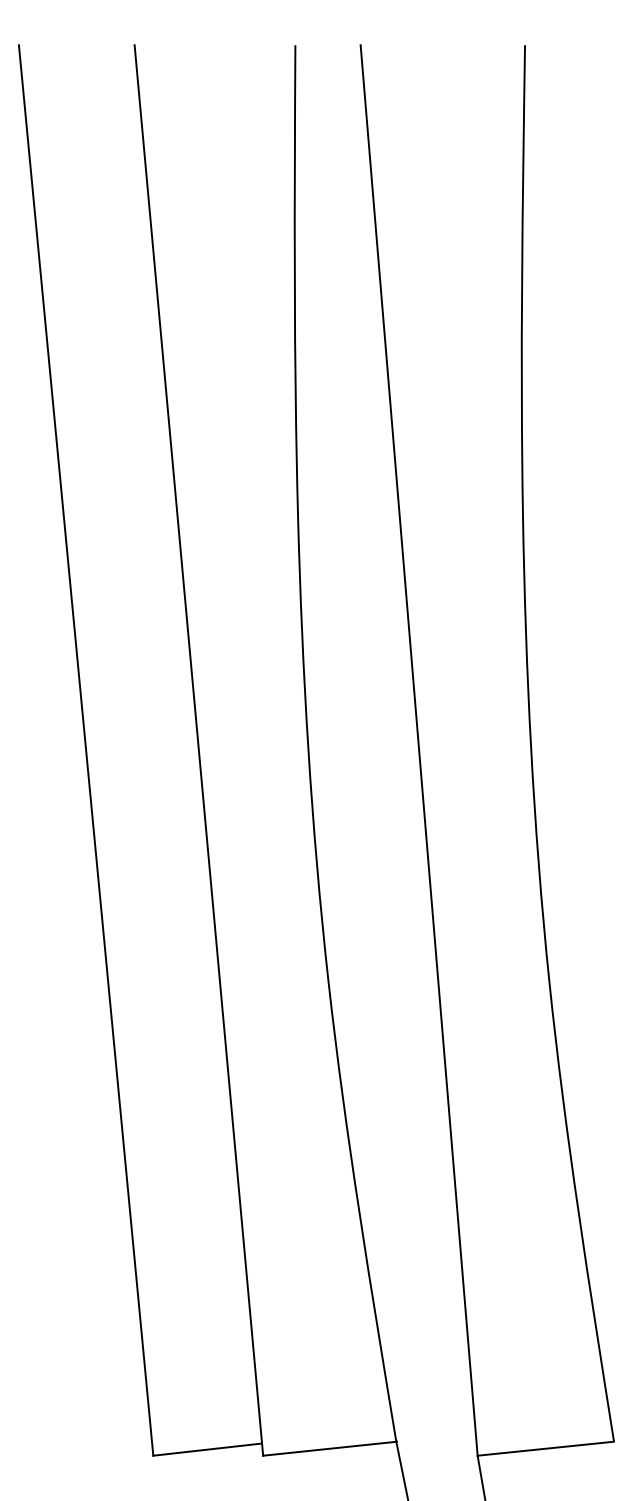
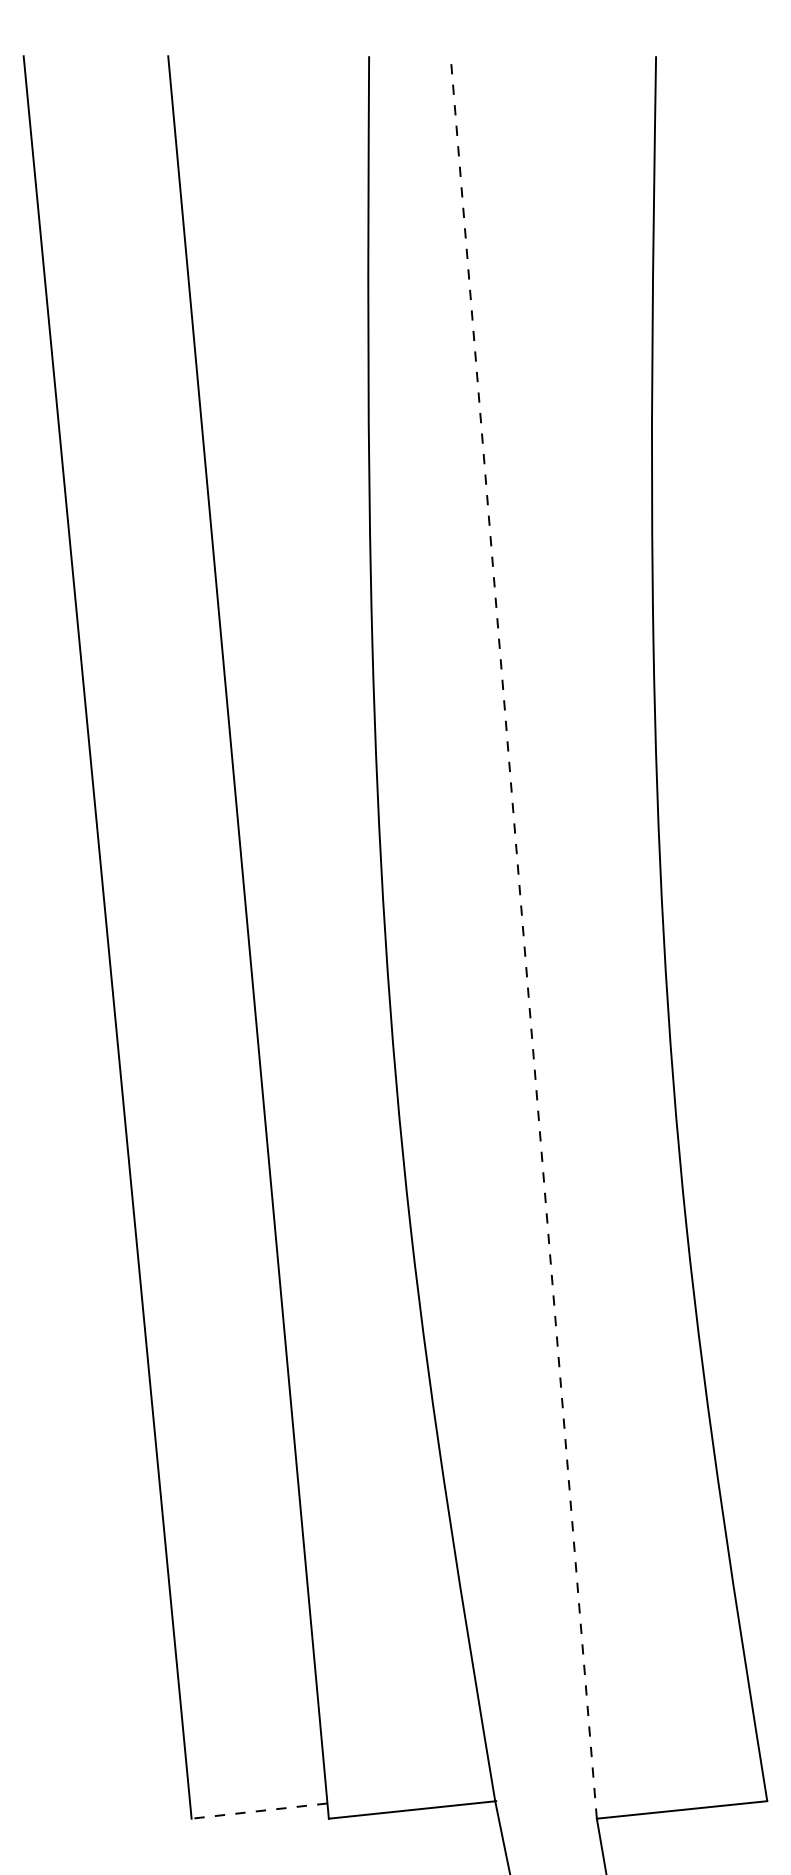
line: (418, 749) -> (523, 936), solid -> dashed
line: (207, 1449) -> (259, 1811), solid -> dashed

